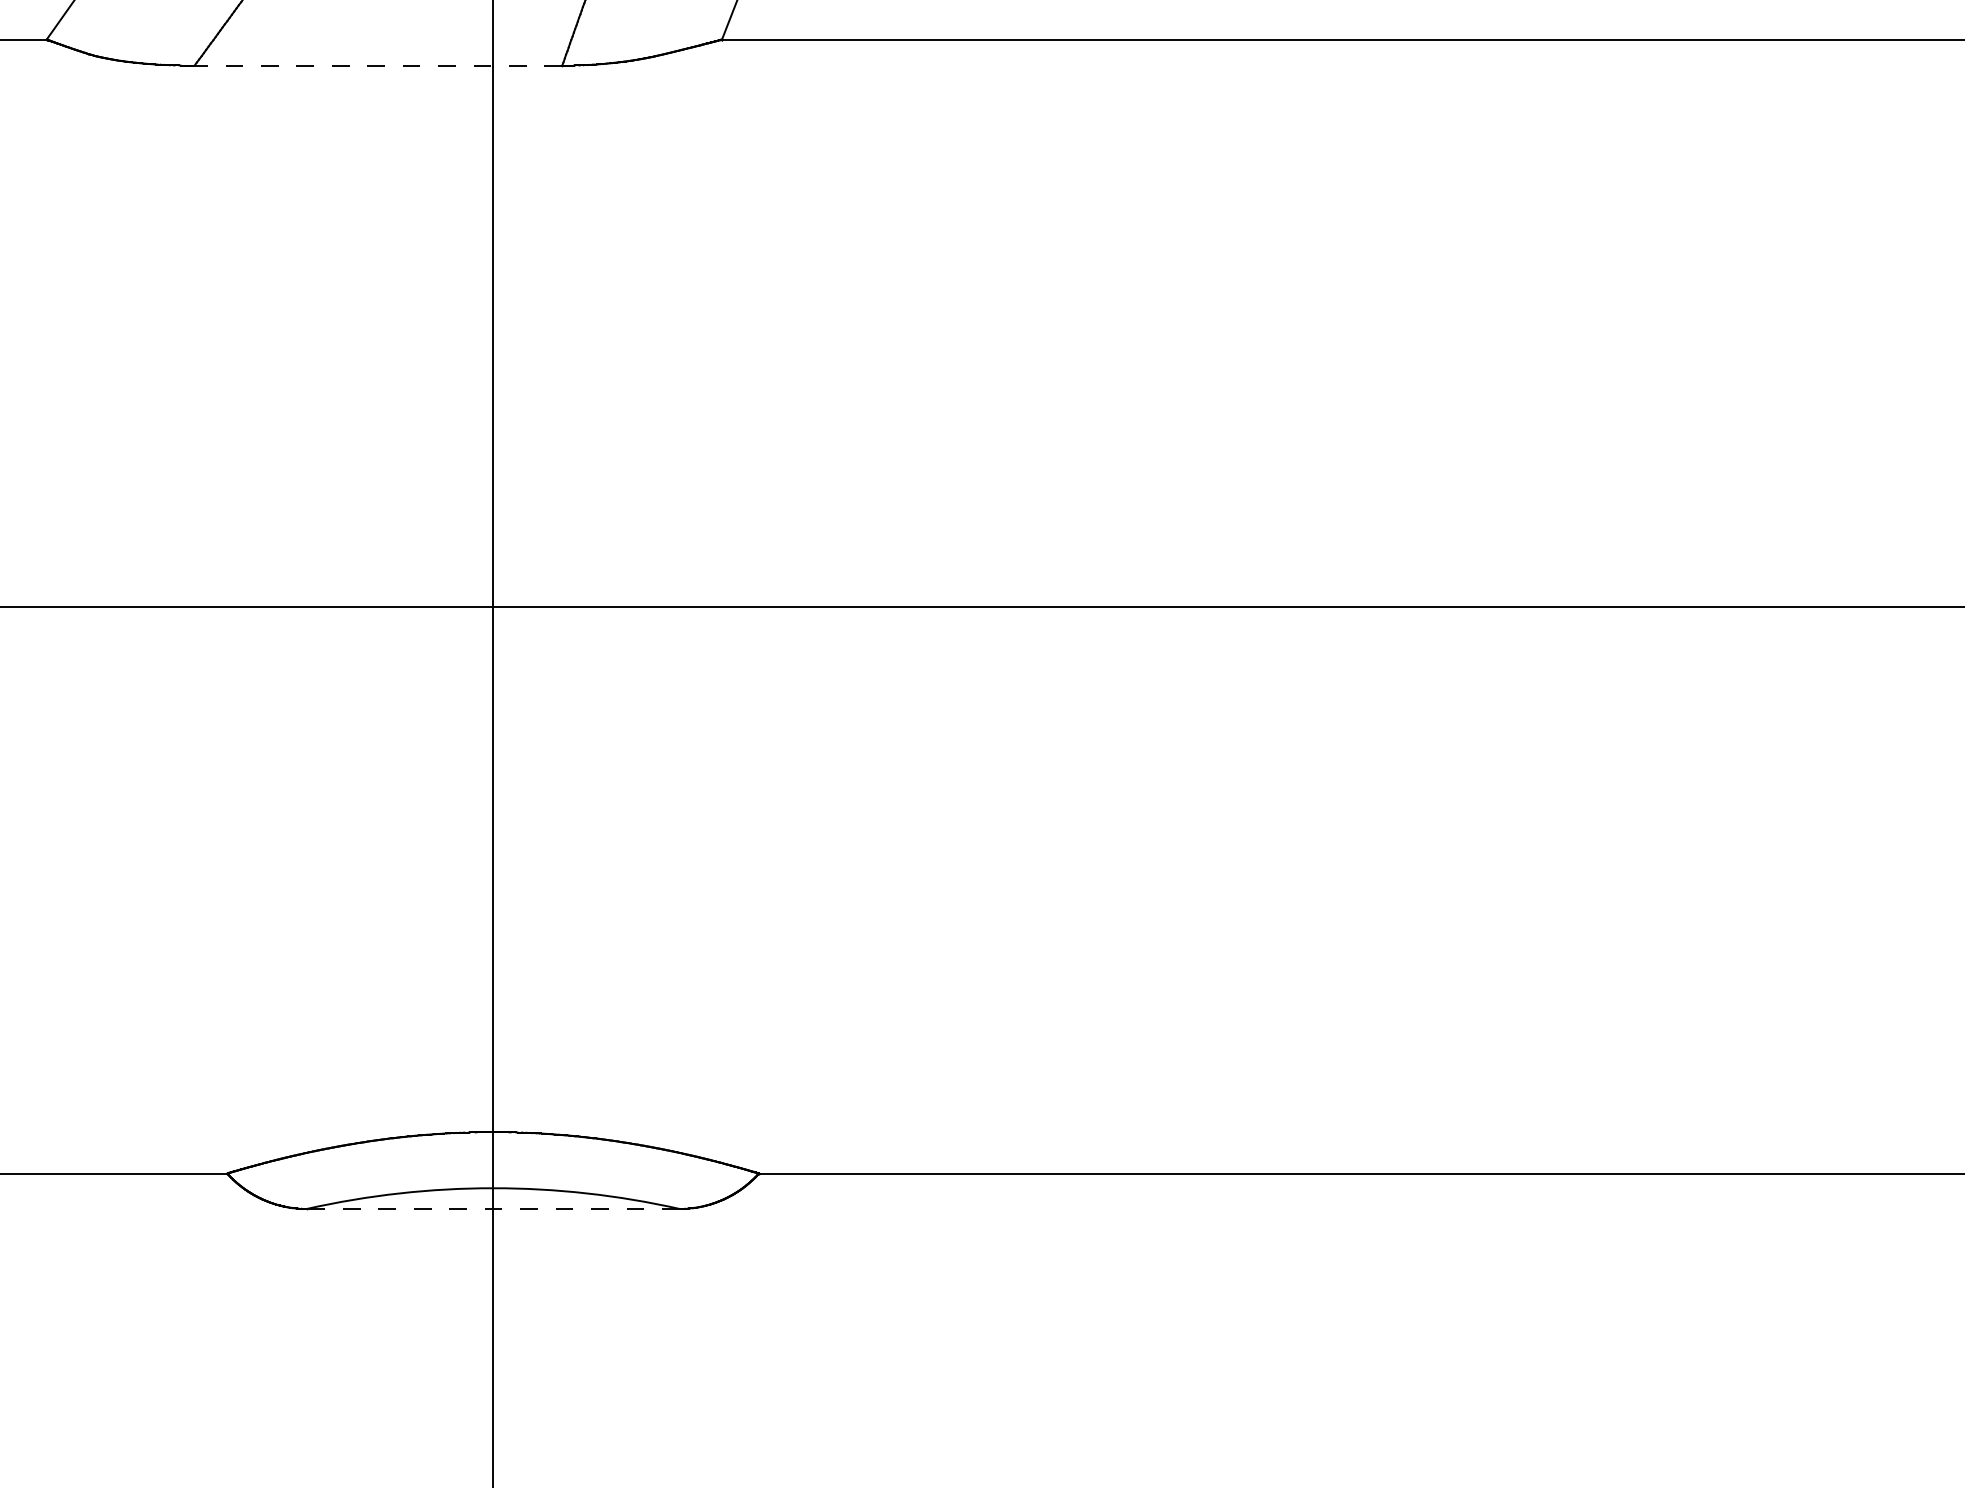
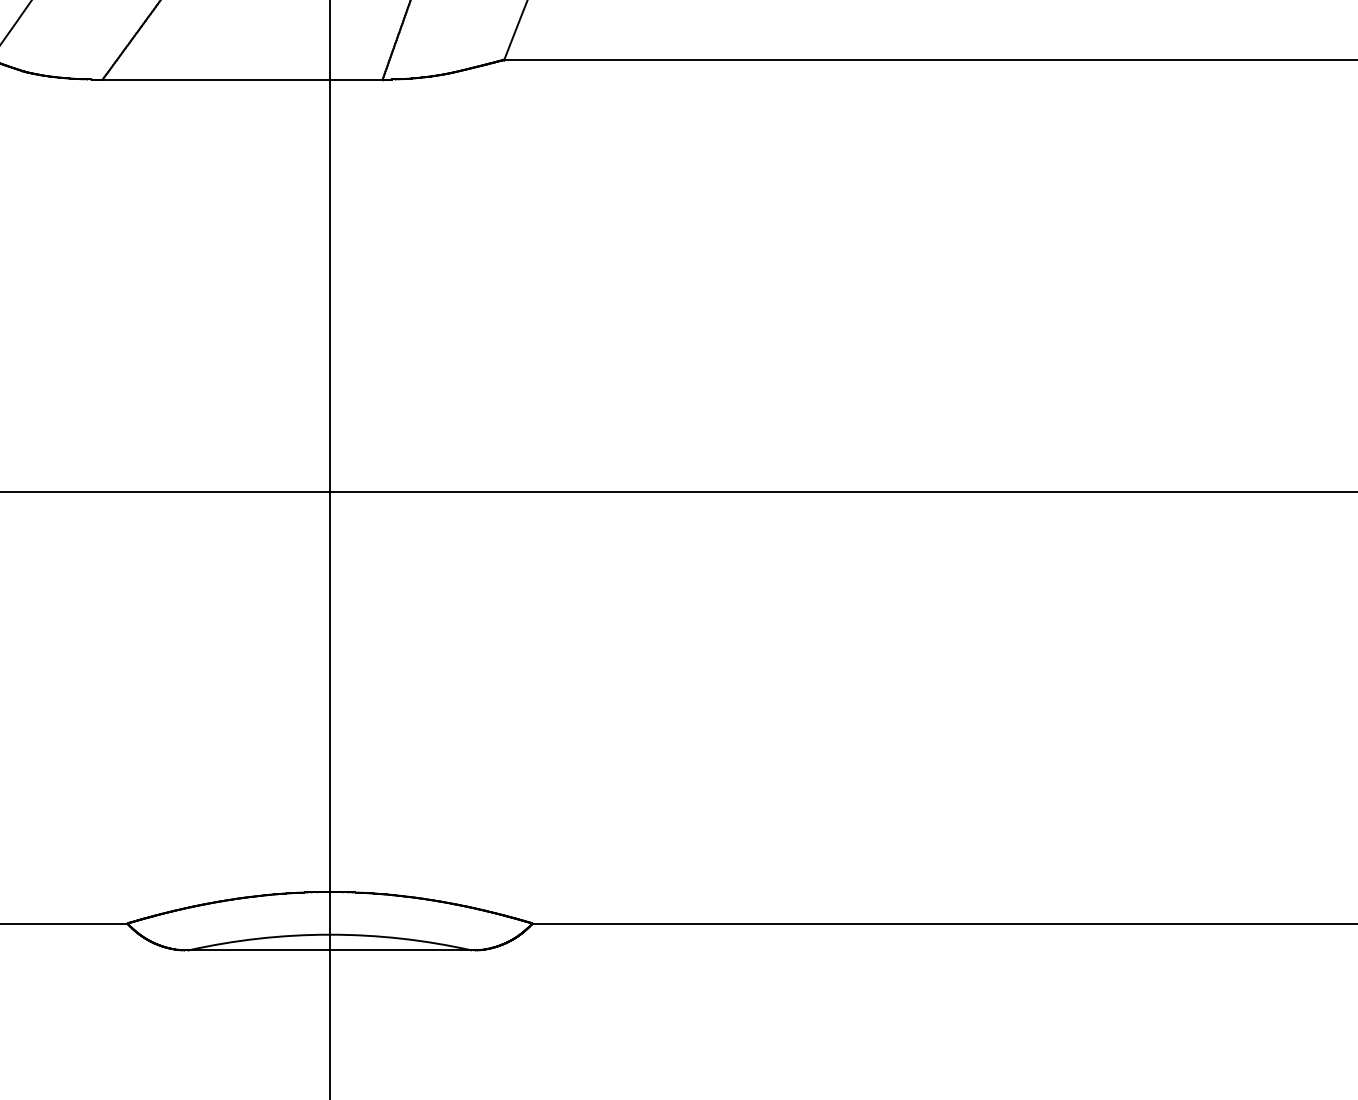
line: (378, 65) -> (242, 79), dashed -> solid
line: (492, 1208) -> (329, 950), dashed -> solid

